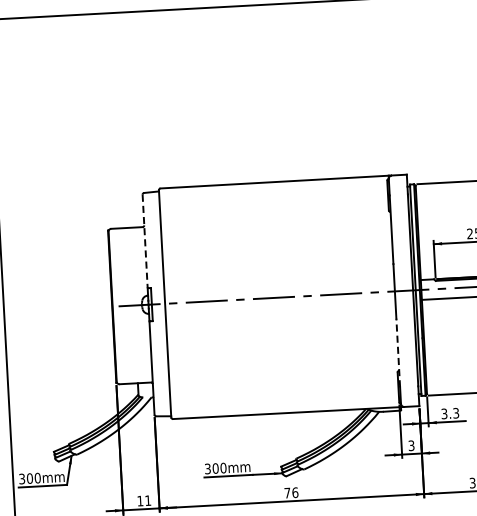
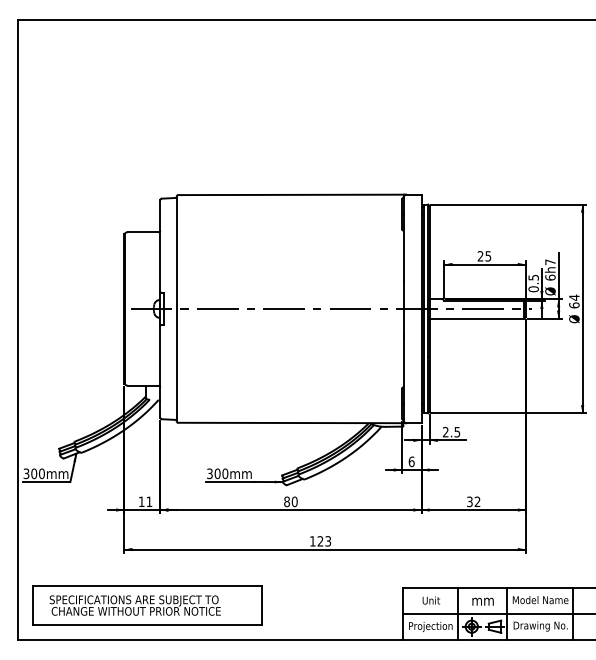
line: (145, 241) -> (160, 246), dashed -> solid
line: (398, 352) -> (403, 369), dashed -> solid
text: (450, 412) -> (451, 431), 3.3 -> 2.5
text: (411, 445) -> (411, 461), 3 -> 6
text: (290, 492) -> (290, 501), 76 -> 80

